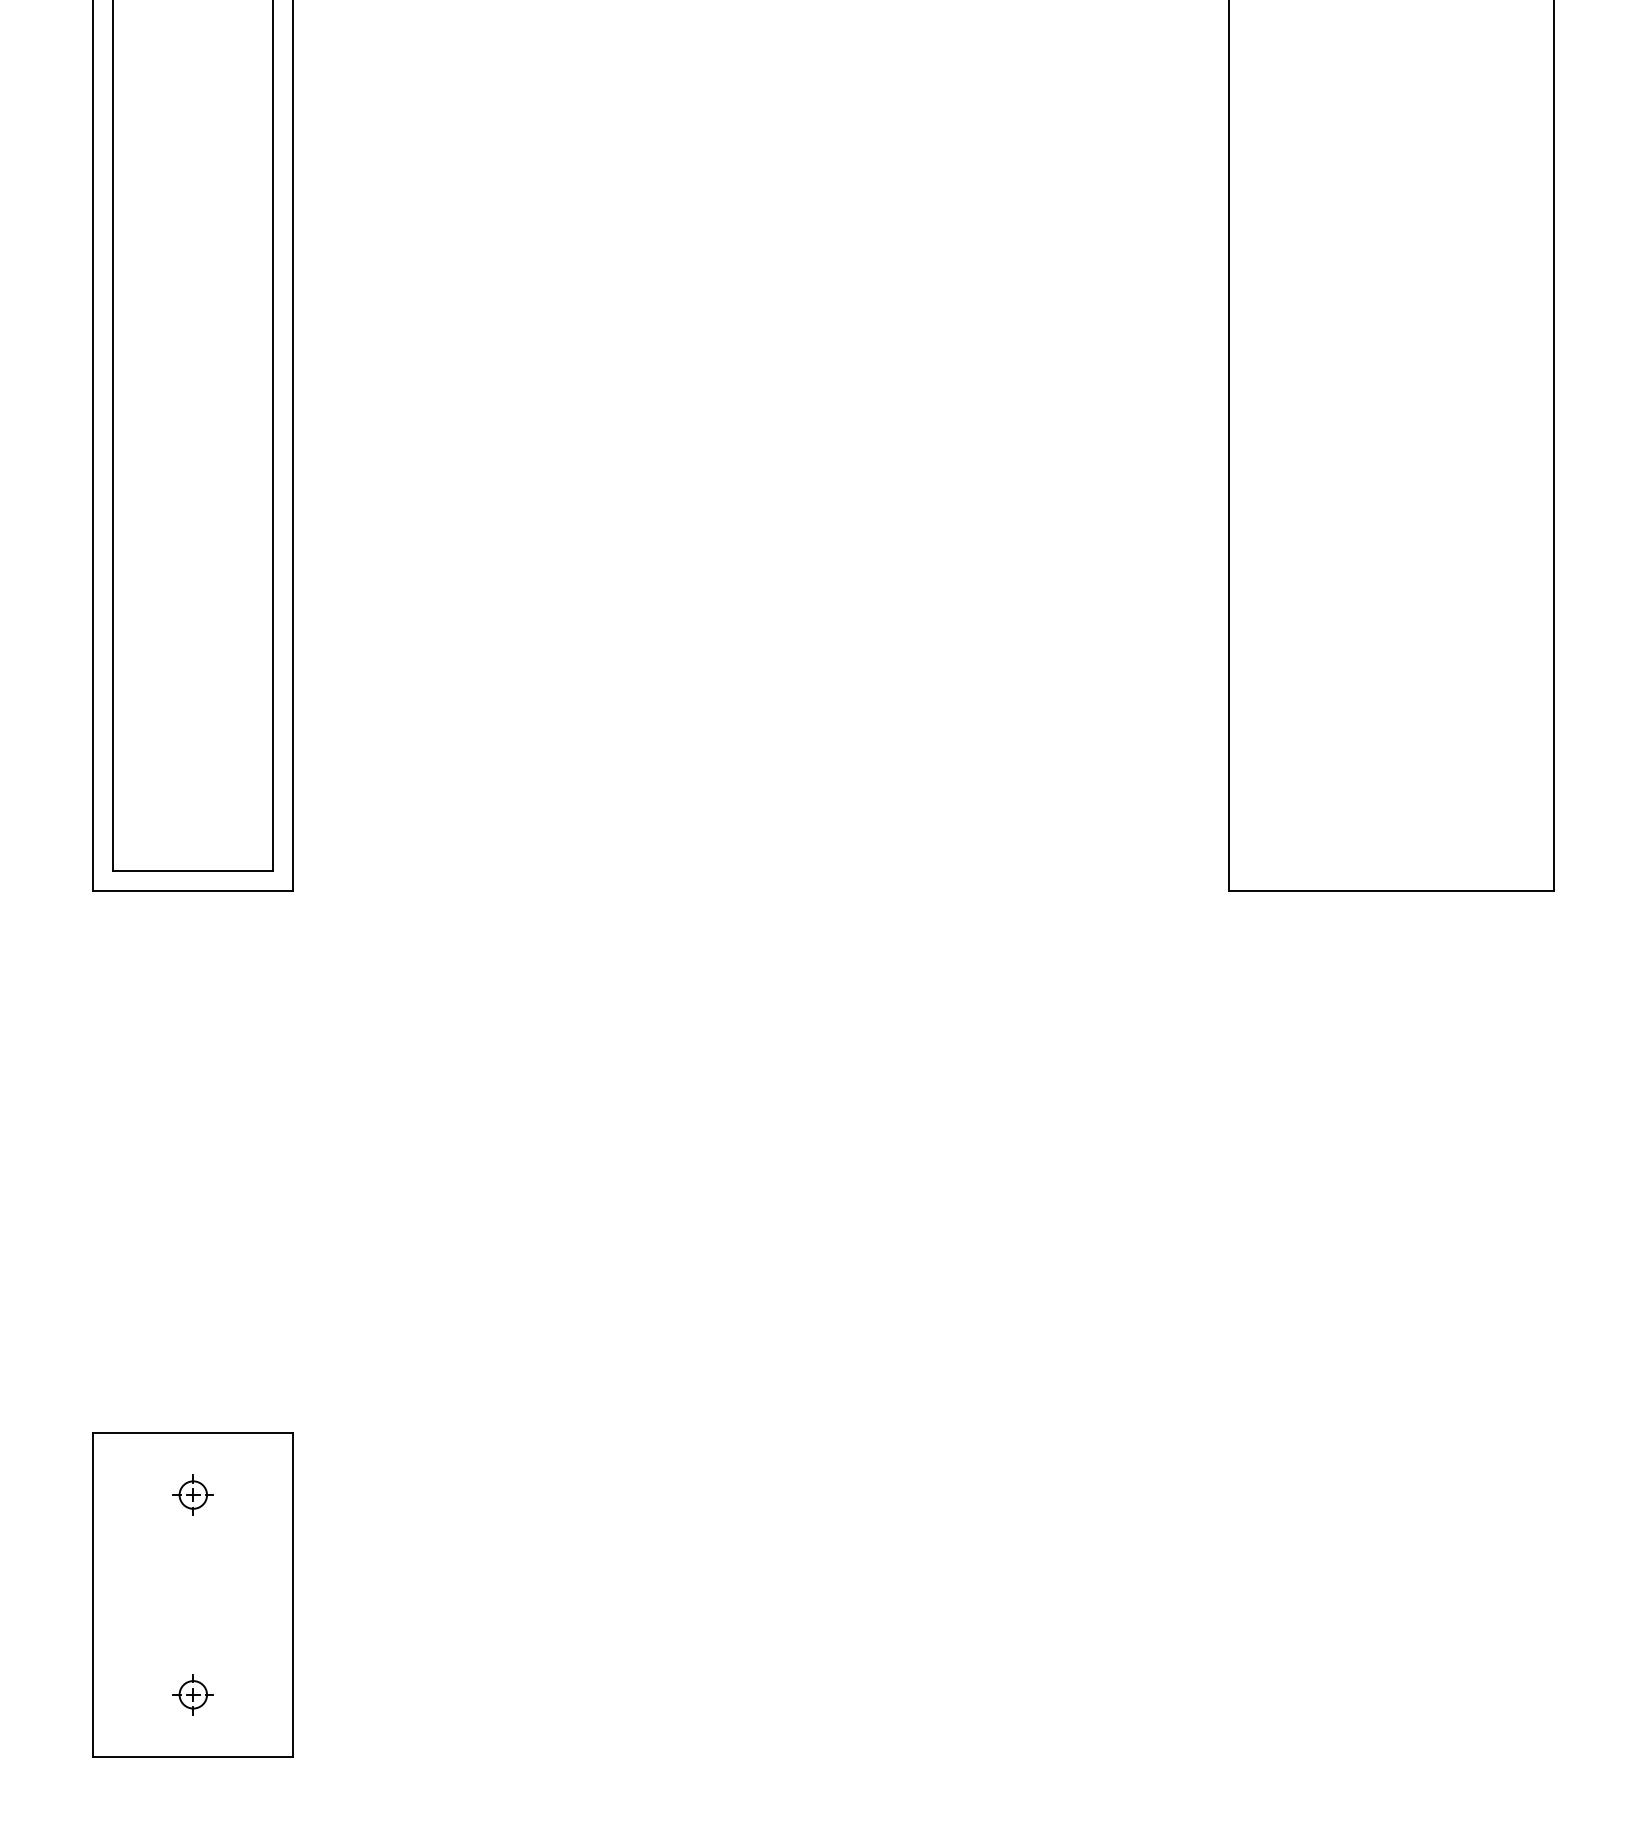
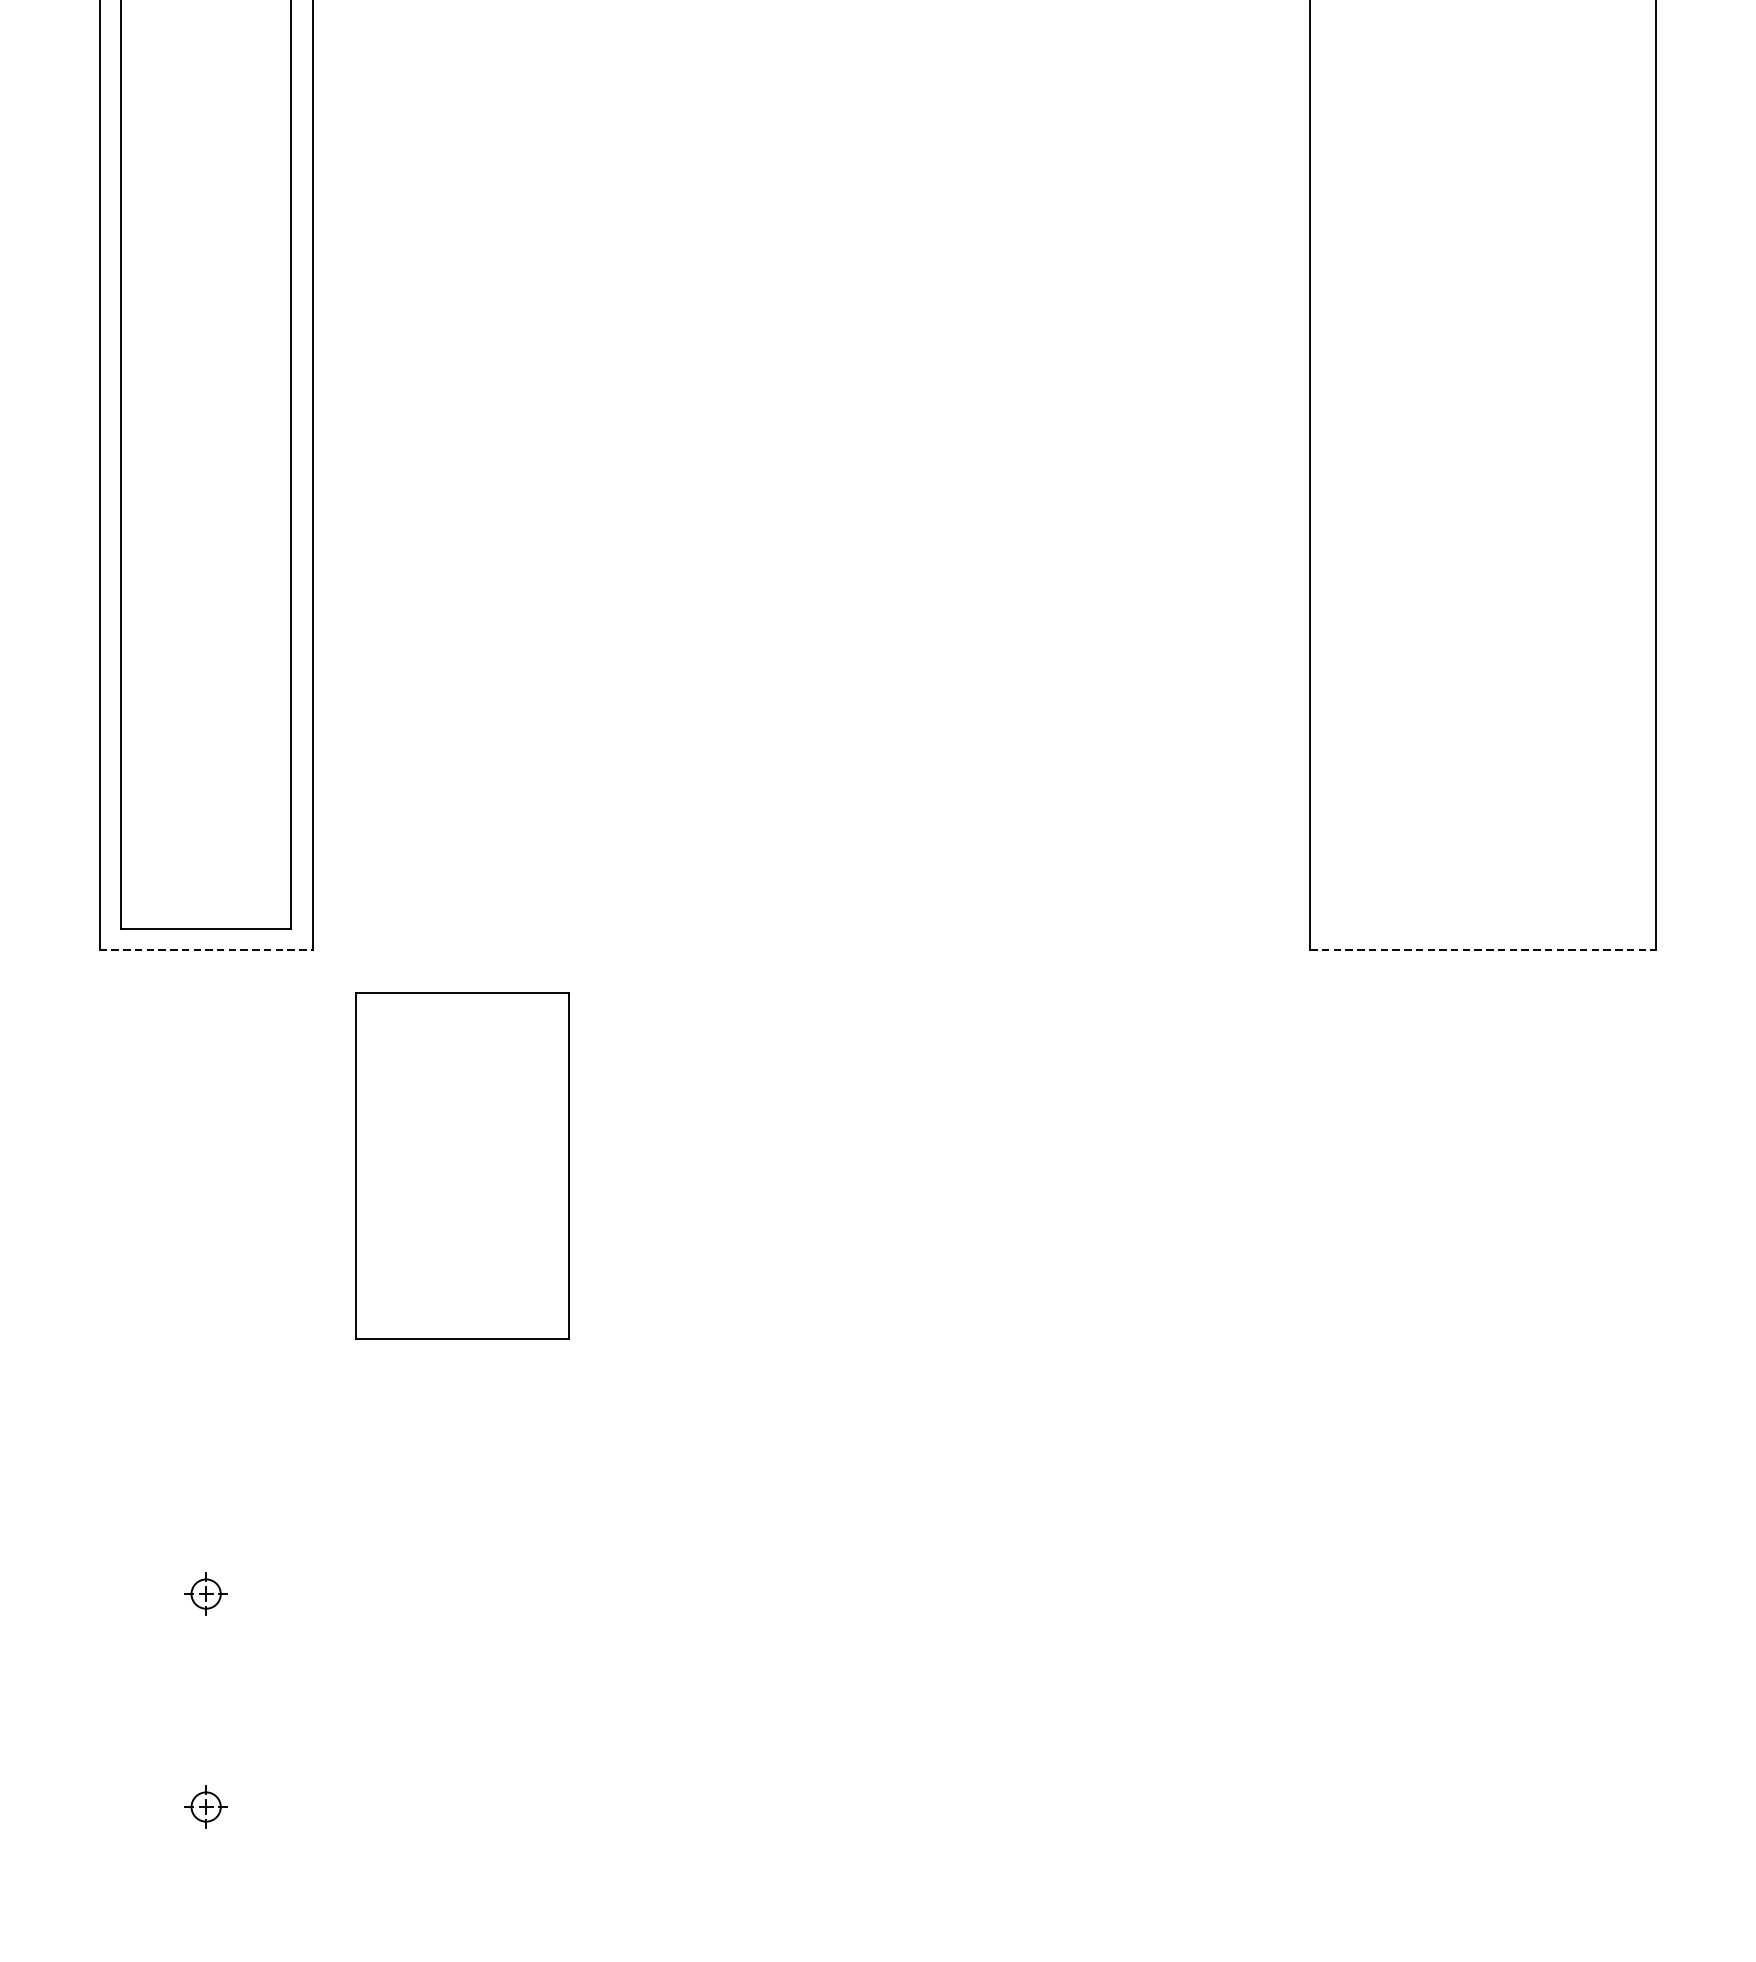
line: (193, 890) -> (206, 949), solid -> dashed
line: (1391, 890) -> (1483, 949), solid -> dashed
part: (192, 1594) -> (461, 1165), moved

